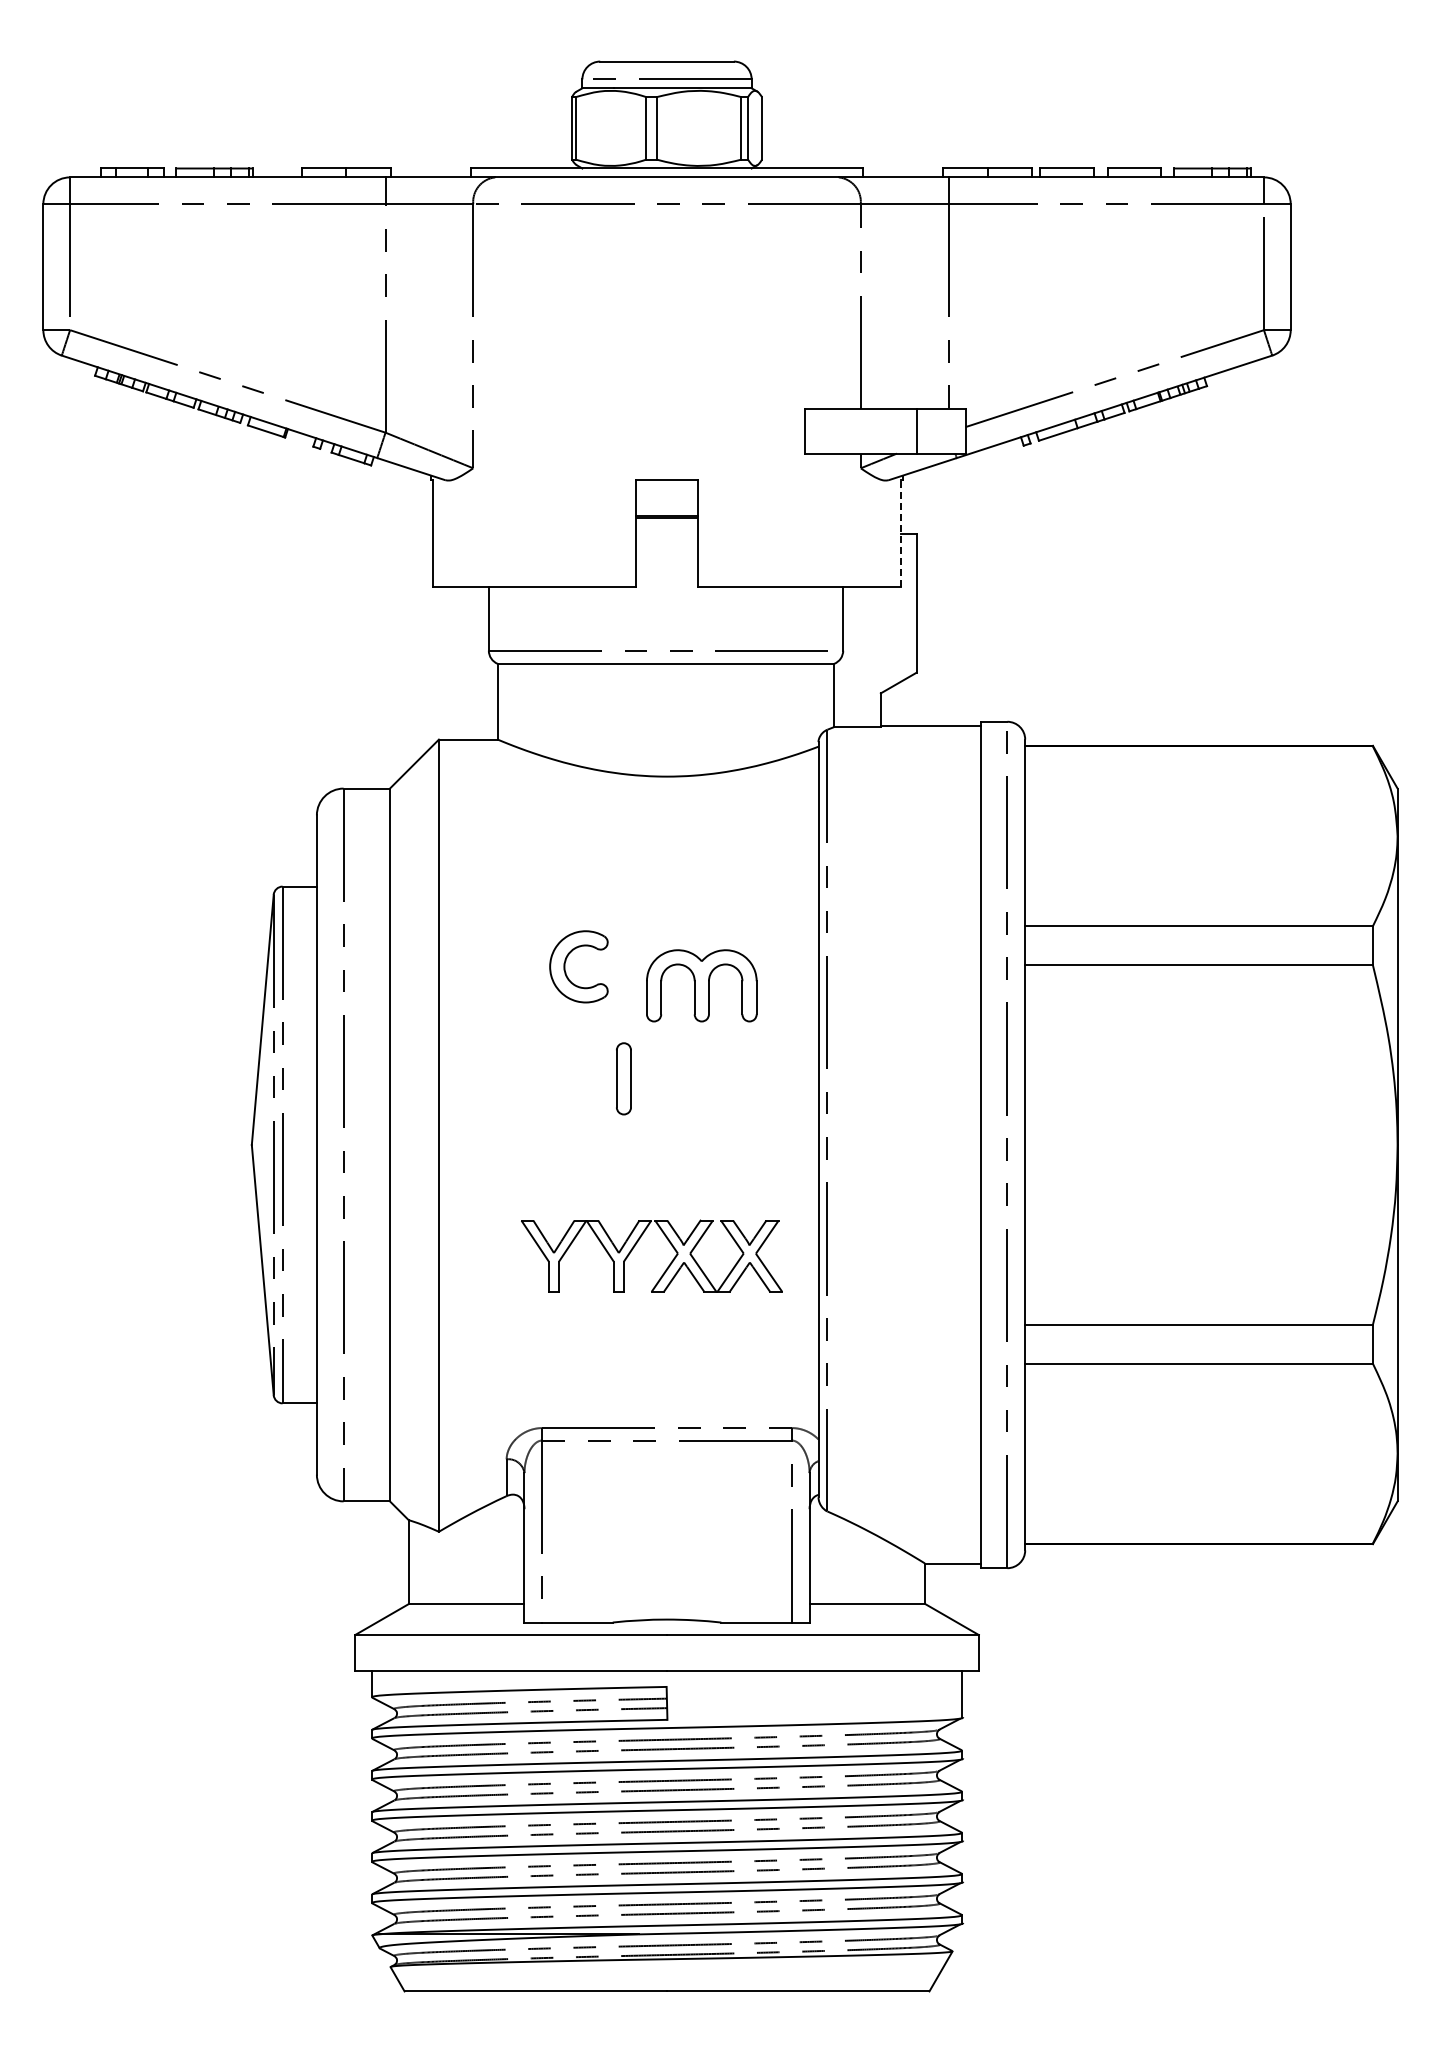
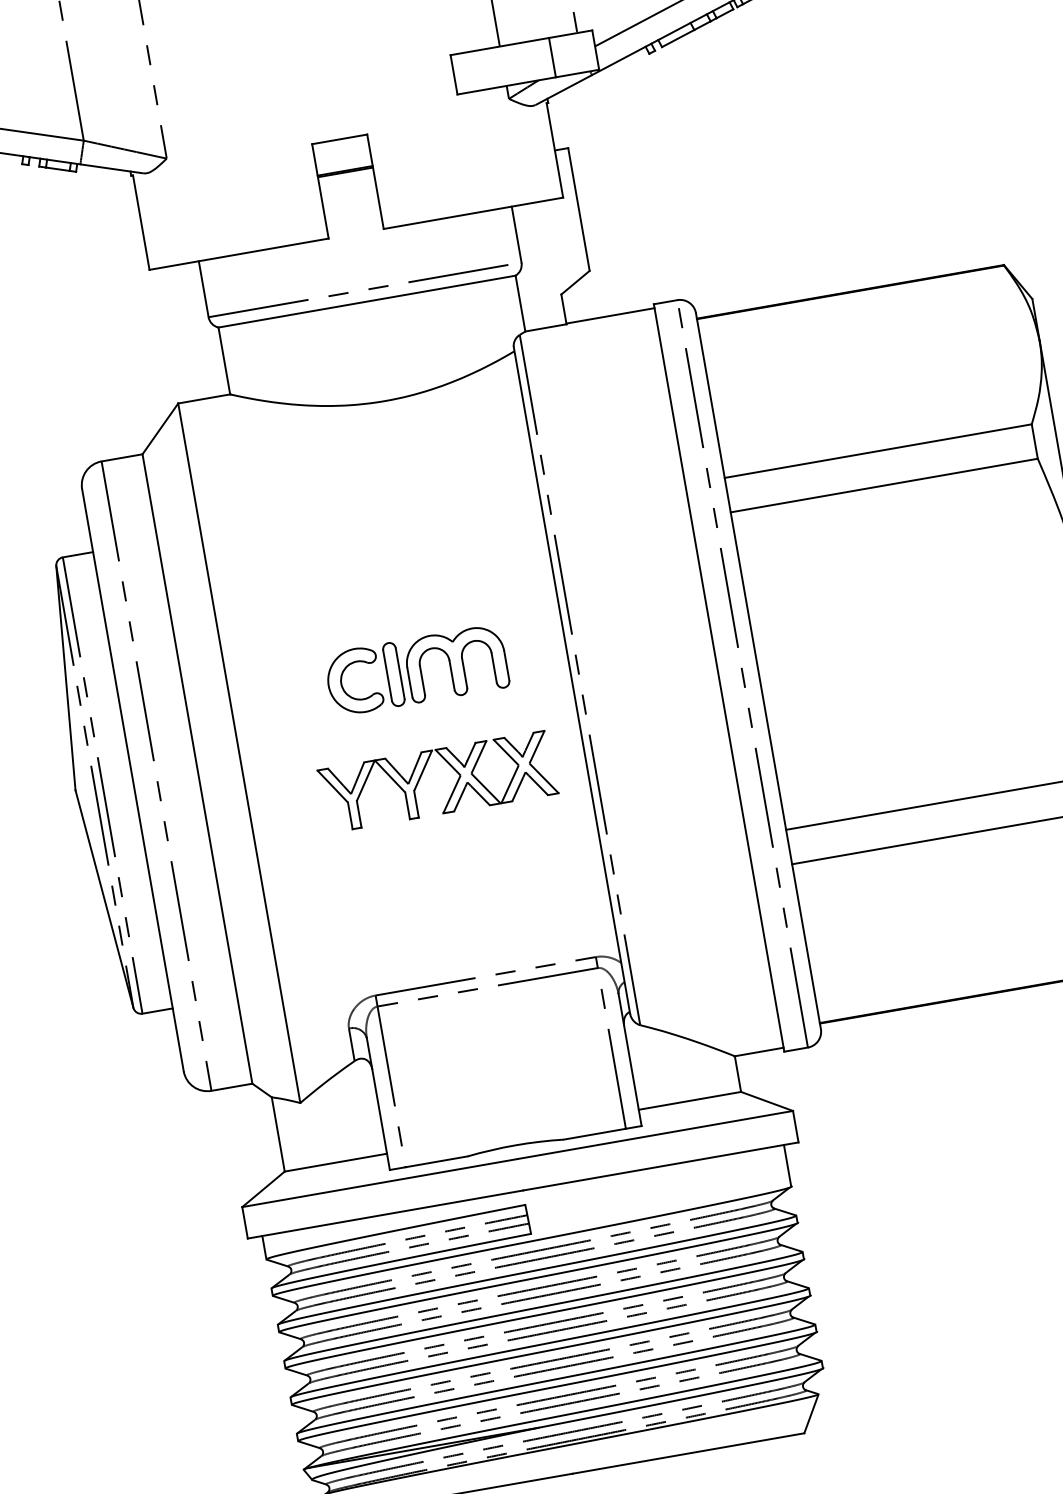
line: (901, 533) -> (554, 150), dashed -> solid
part: (566, 961) -> (342, 678), moved
part: (701, 985) -> (456, 663), moved
part: (635, 1246) -> (422, 775), moved

